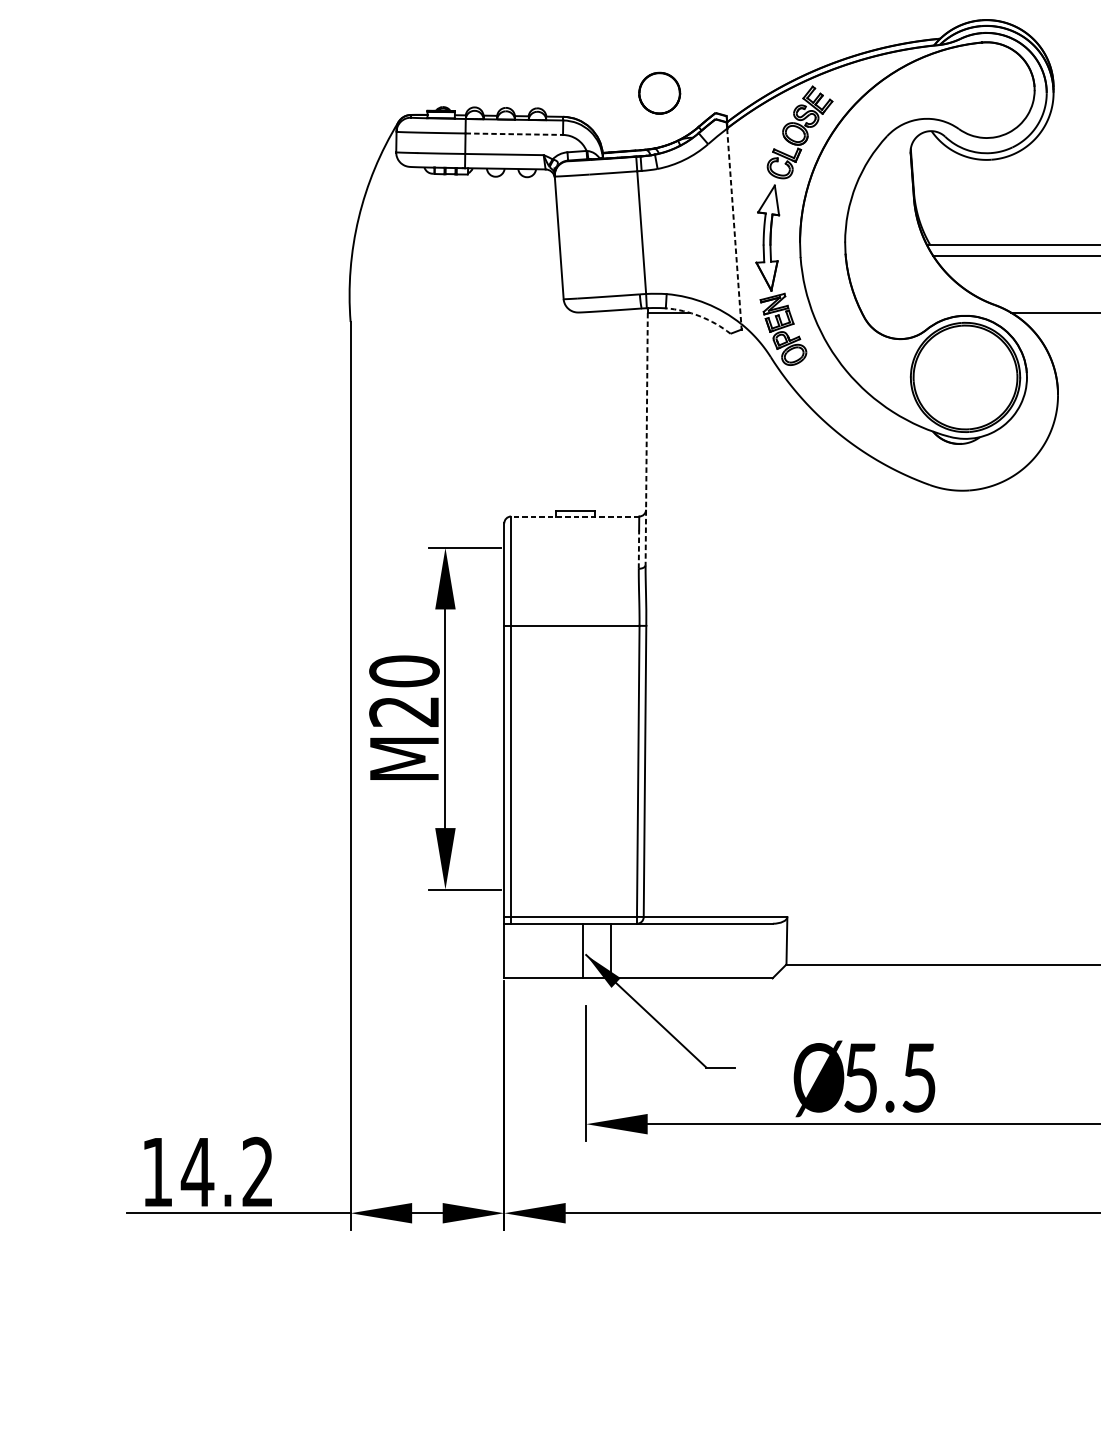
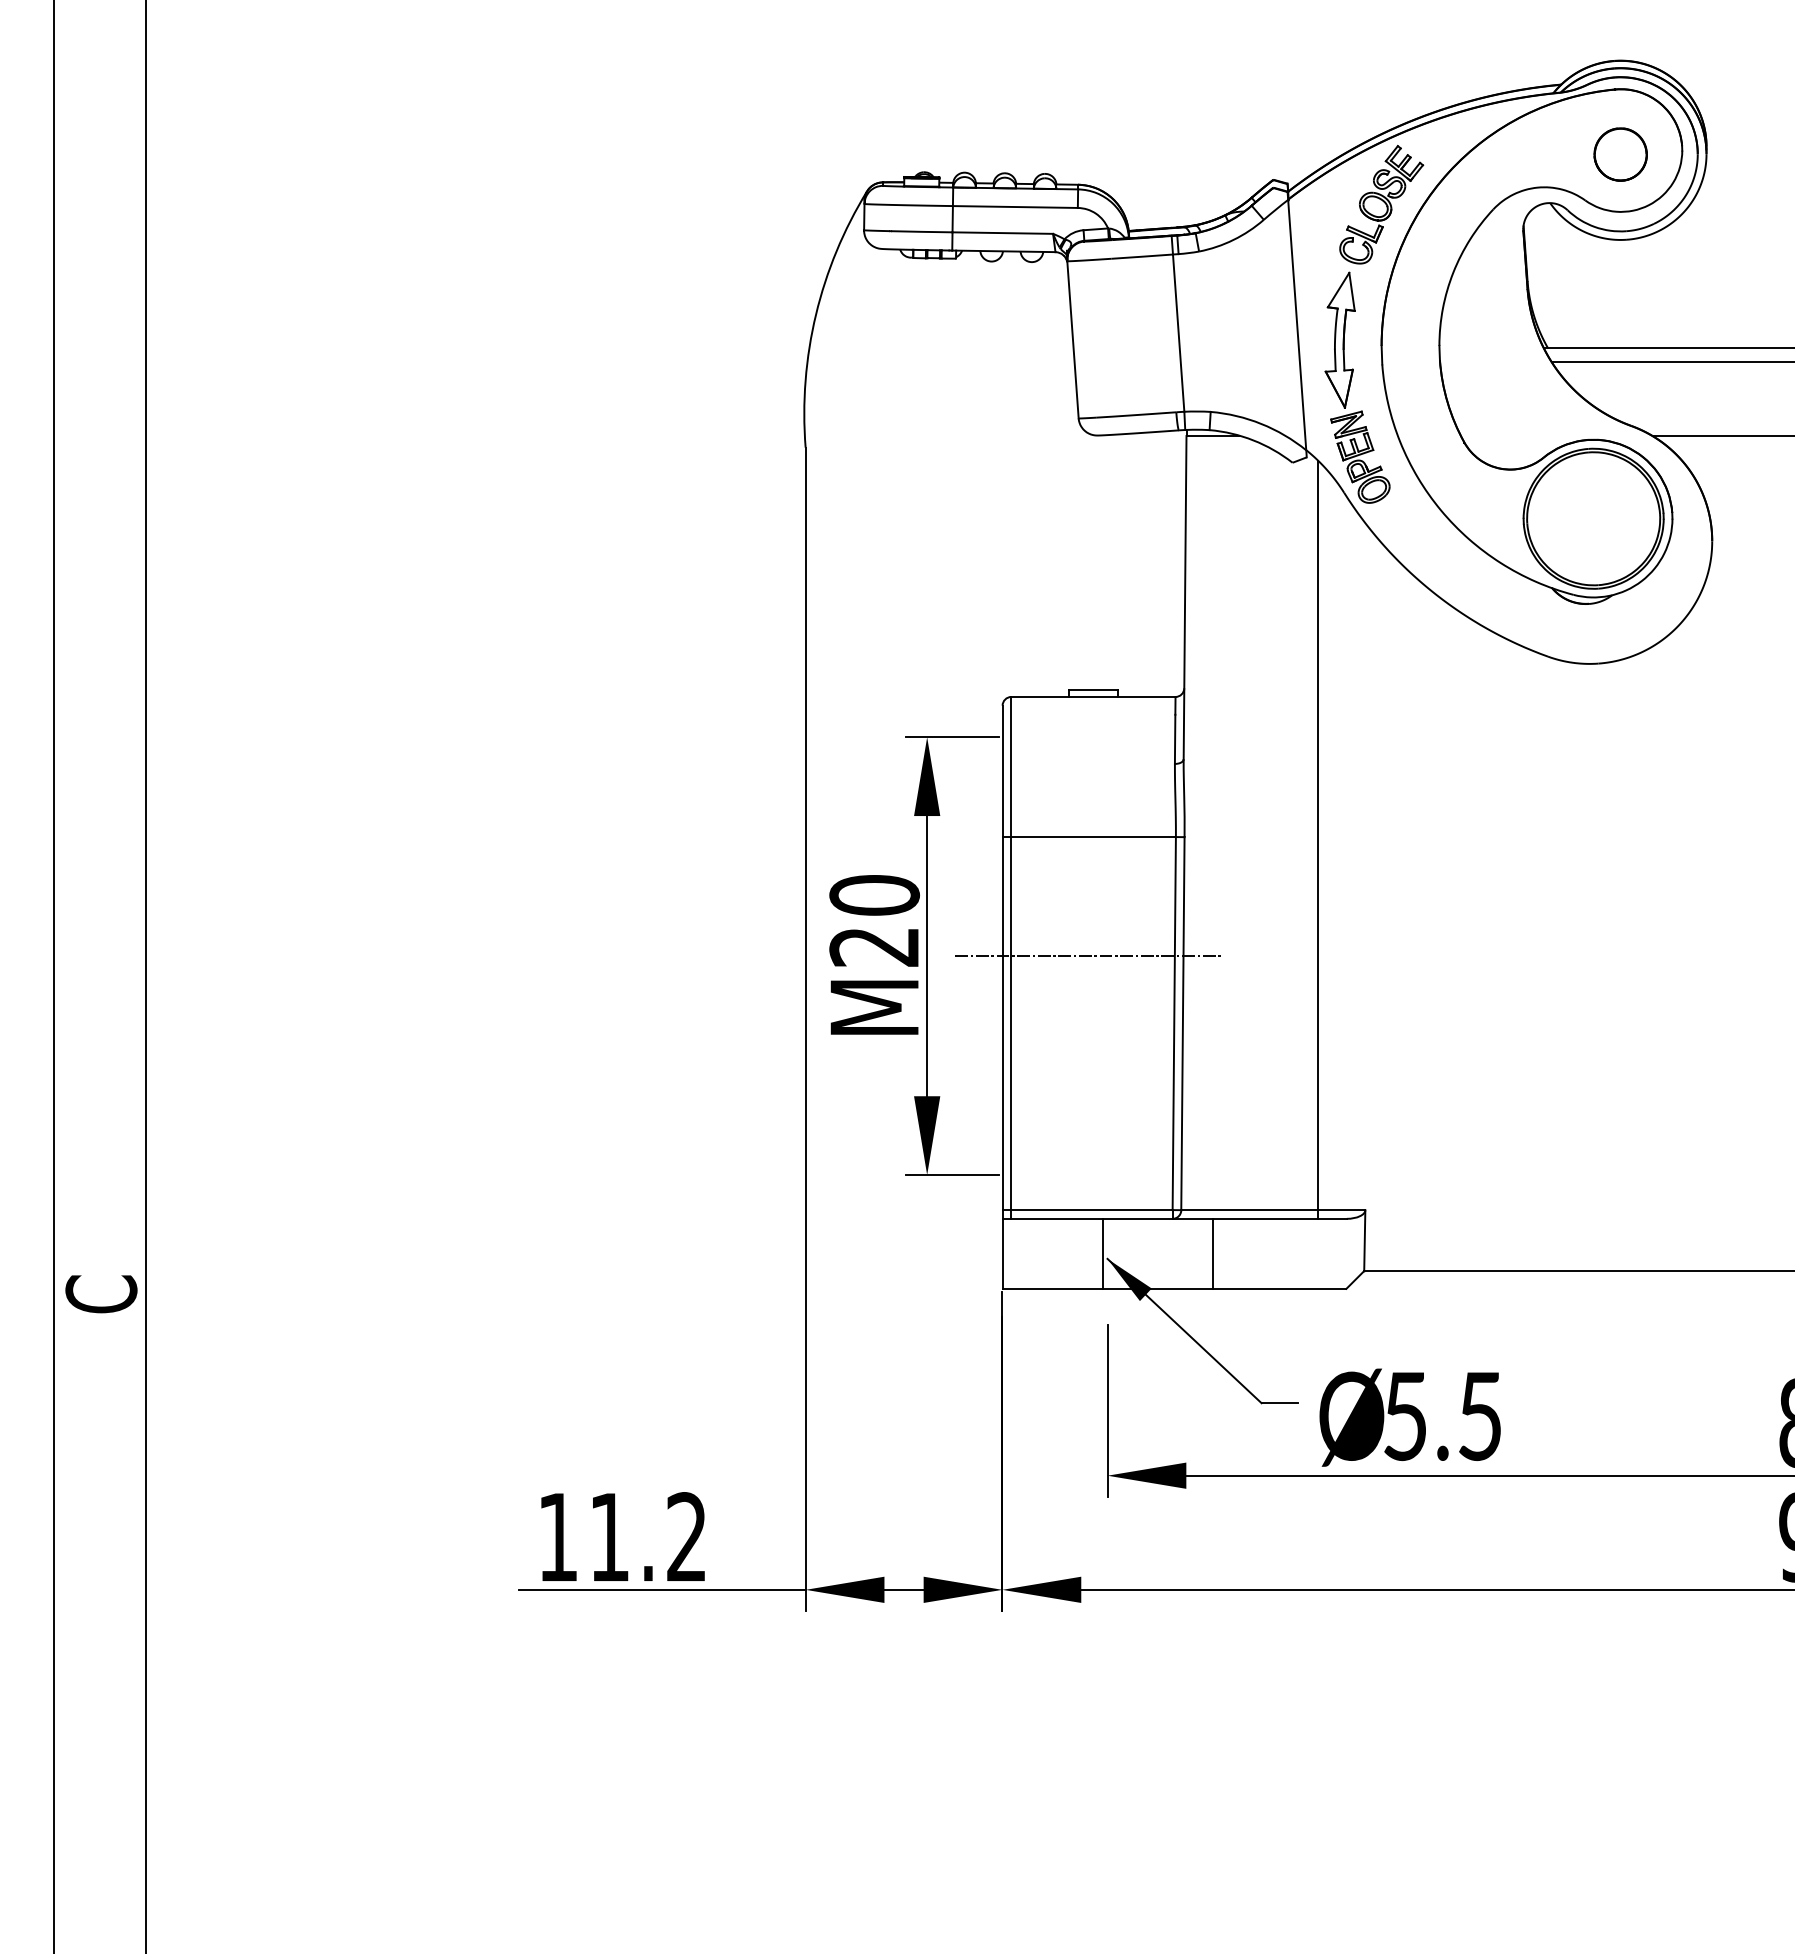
part: (659, 93) -> (1620, 154), moved
line: (514, 134) -> (1015, 207), dashed -> solid
line: (734, 229) -> (1297, 329), dashed -> solid
arc: (700, 316) -> (1253, 440), dashed -> solid
line: (647, 438) -> (1185, 597), dashed -> solid
line: (574, 516) -> (1092, 696), dashed -> solid
line: (639, 549) -> (1175, 739), dashed -> solid
line: (750, 627) -> (1317, 839), added
line: (571, 719) -> (1088, 956), added
line: (611, 950) -> (1212, 1253), moved
text: (863, 1078) -> (1409, 1417), moved
text: (197, 1171) -> (609, 1536), 14.2 -> 11.2

